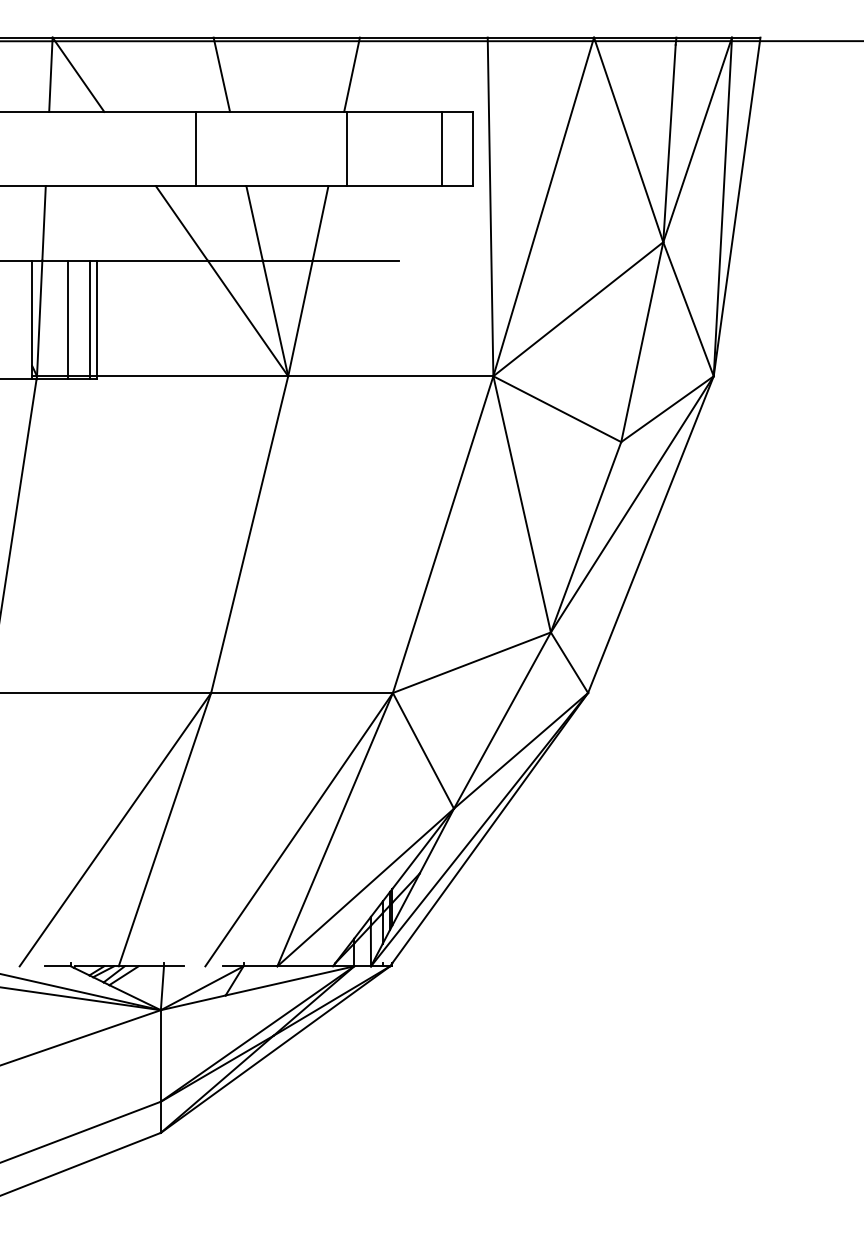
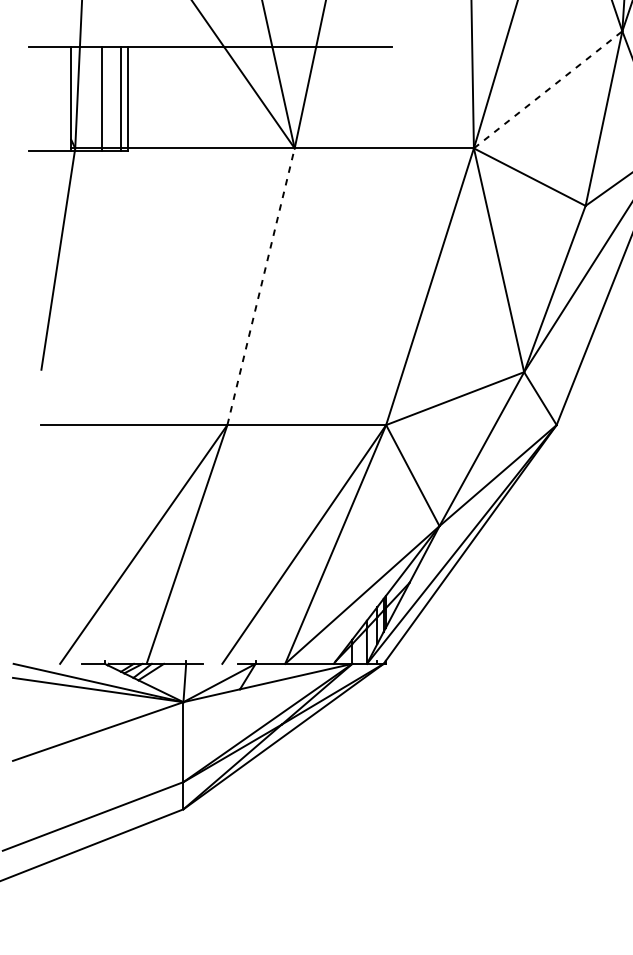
line: (578, 308) -> (548, 89), solid -> dashed
line: (249, 534) -> (260, 286), solid -> dashed

